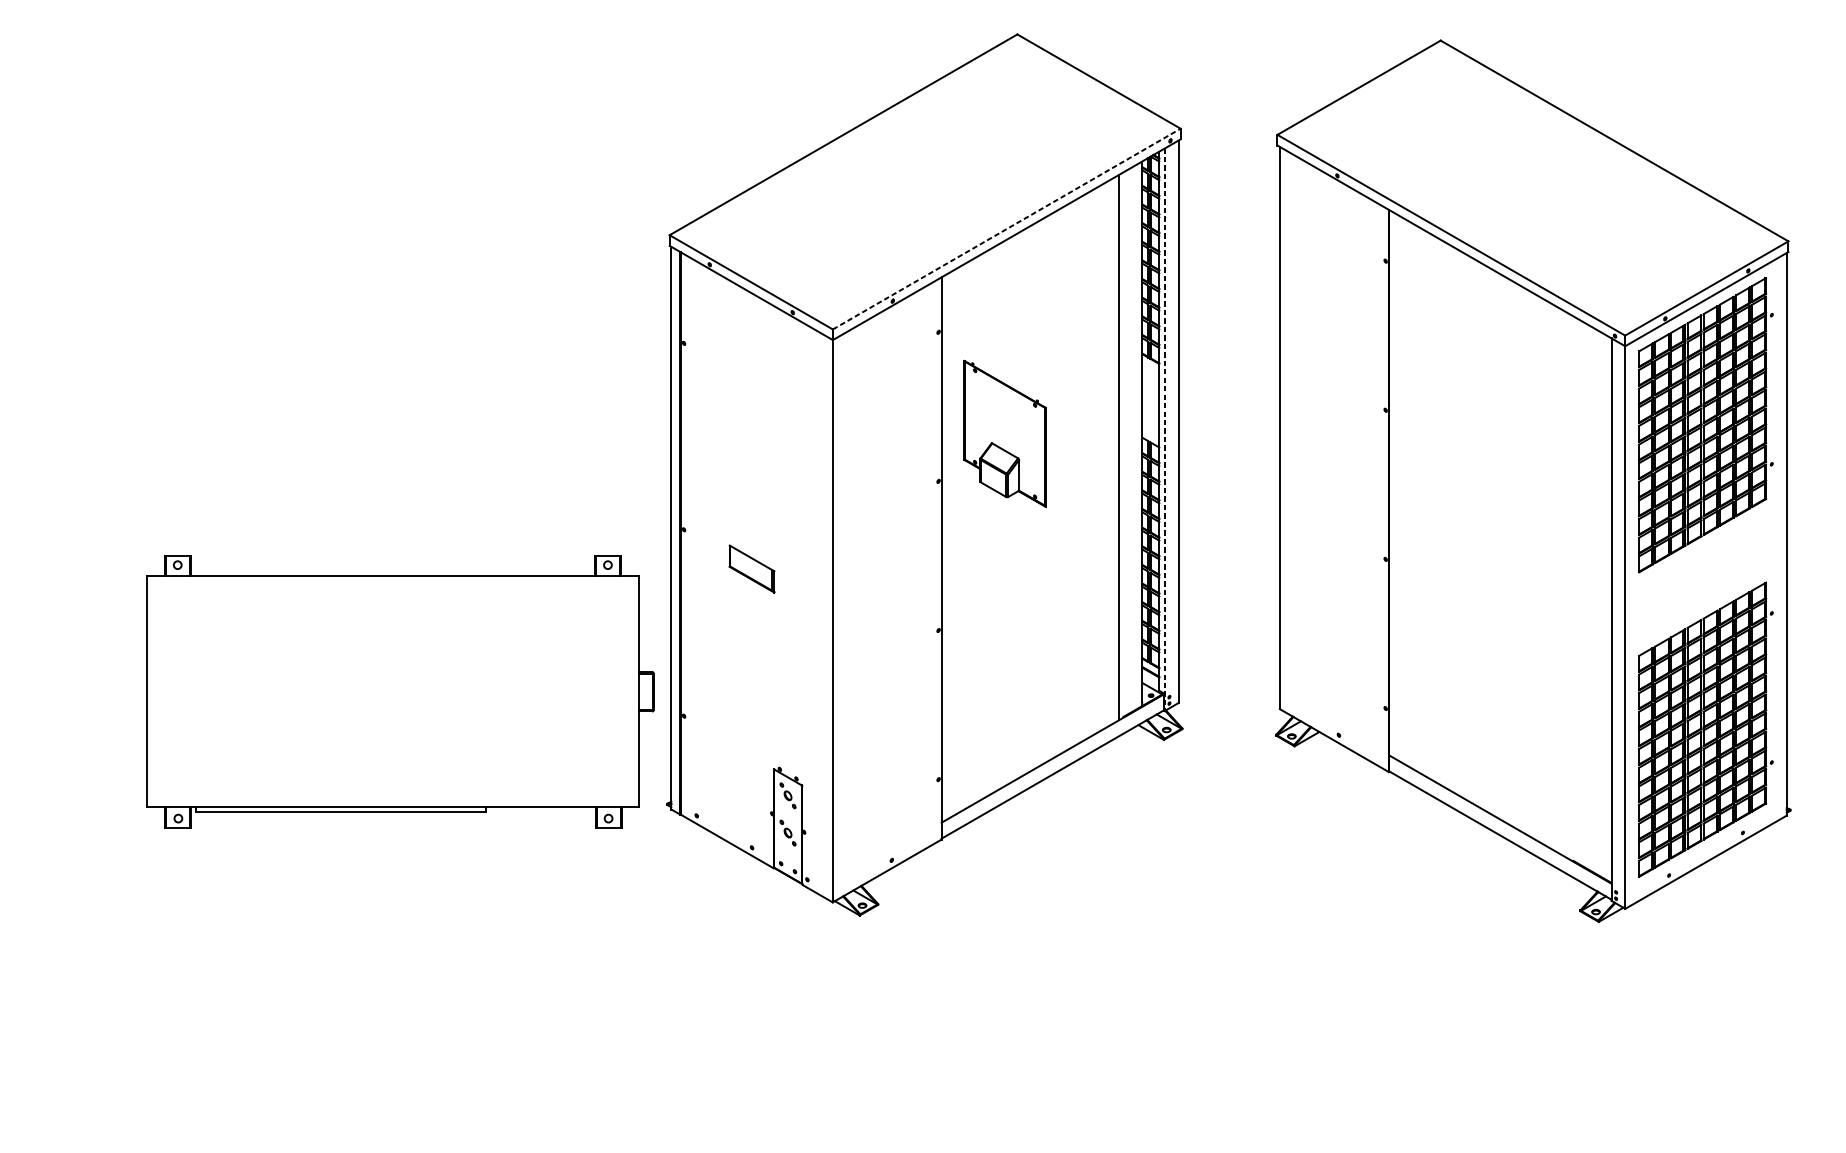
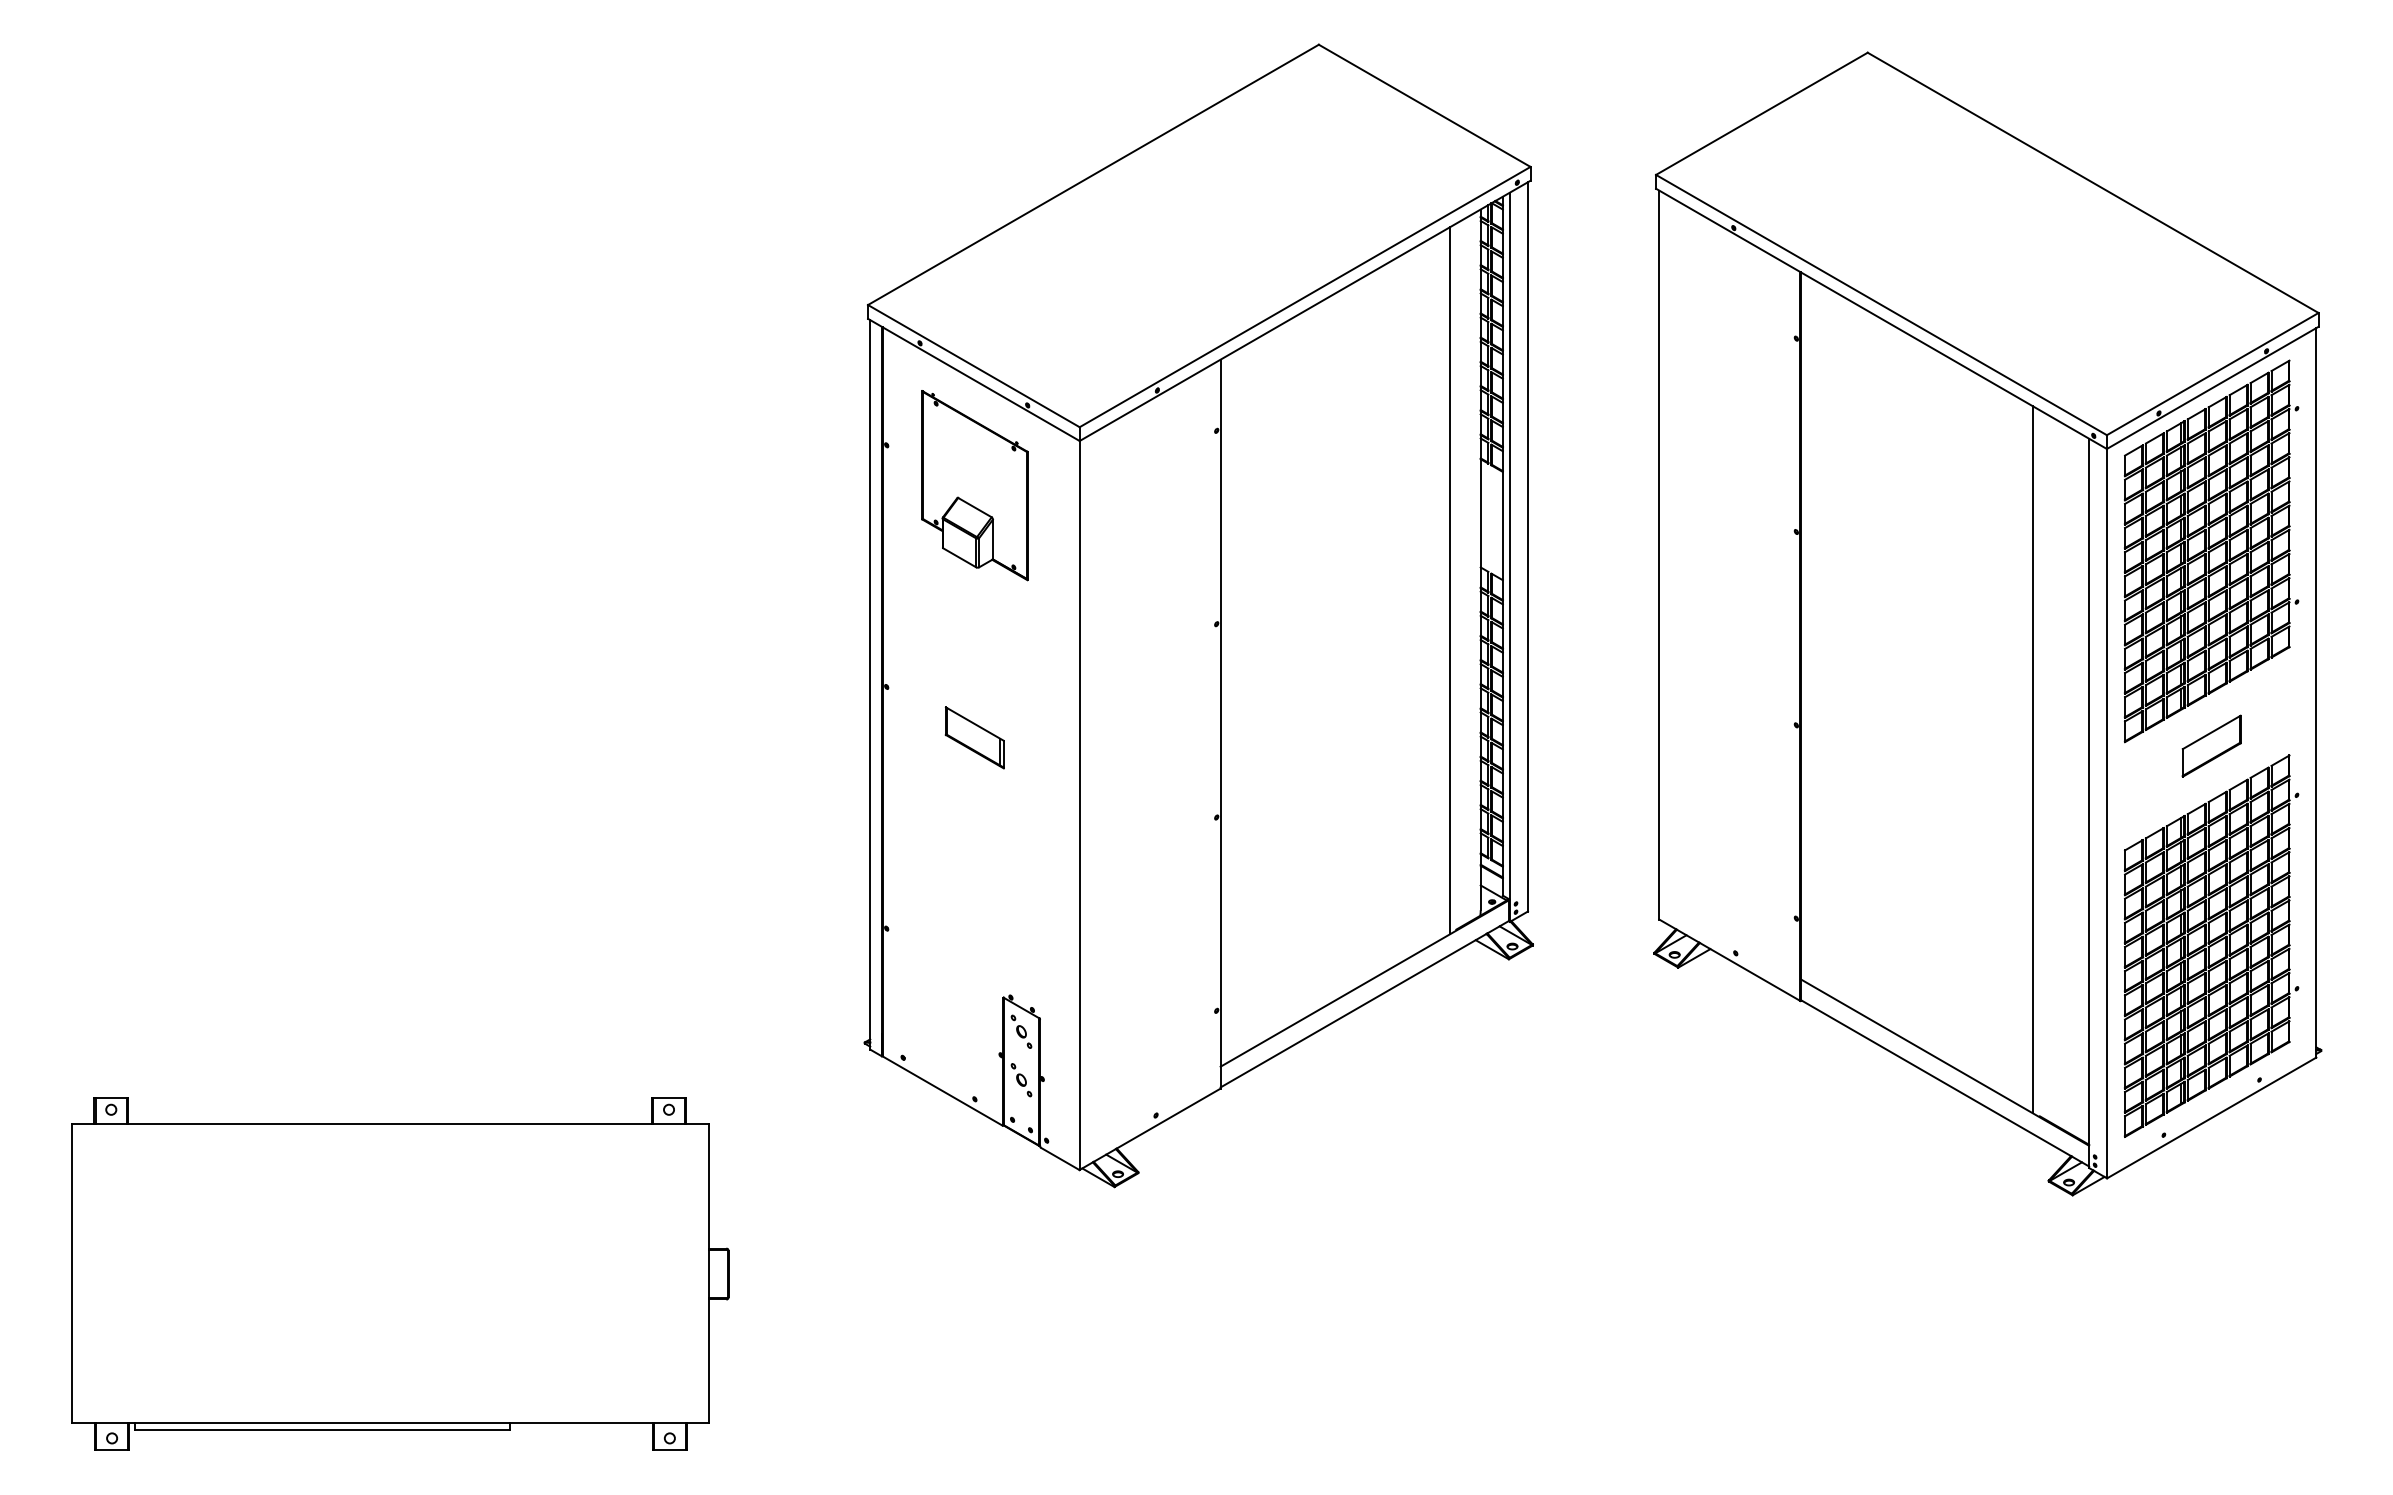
line: (1007, 228) -> (1305, 296), dashed -> solid
line: (1165, 429) -> (1510, 557), dashed -> solid
part: (1004, 433) -> (974, 485), moved
part: (1705, 574) -> (2211, 745), added
line: (1567, 585) -> (2032, 759), added
part: (400, 691) -> (400, 1273), moved

